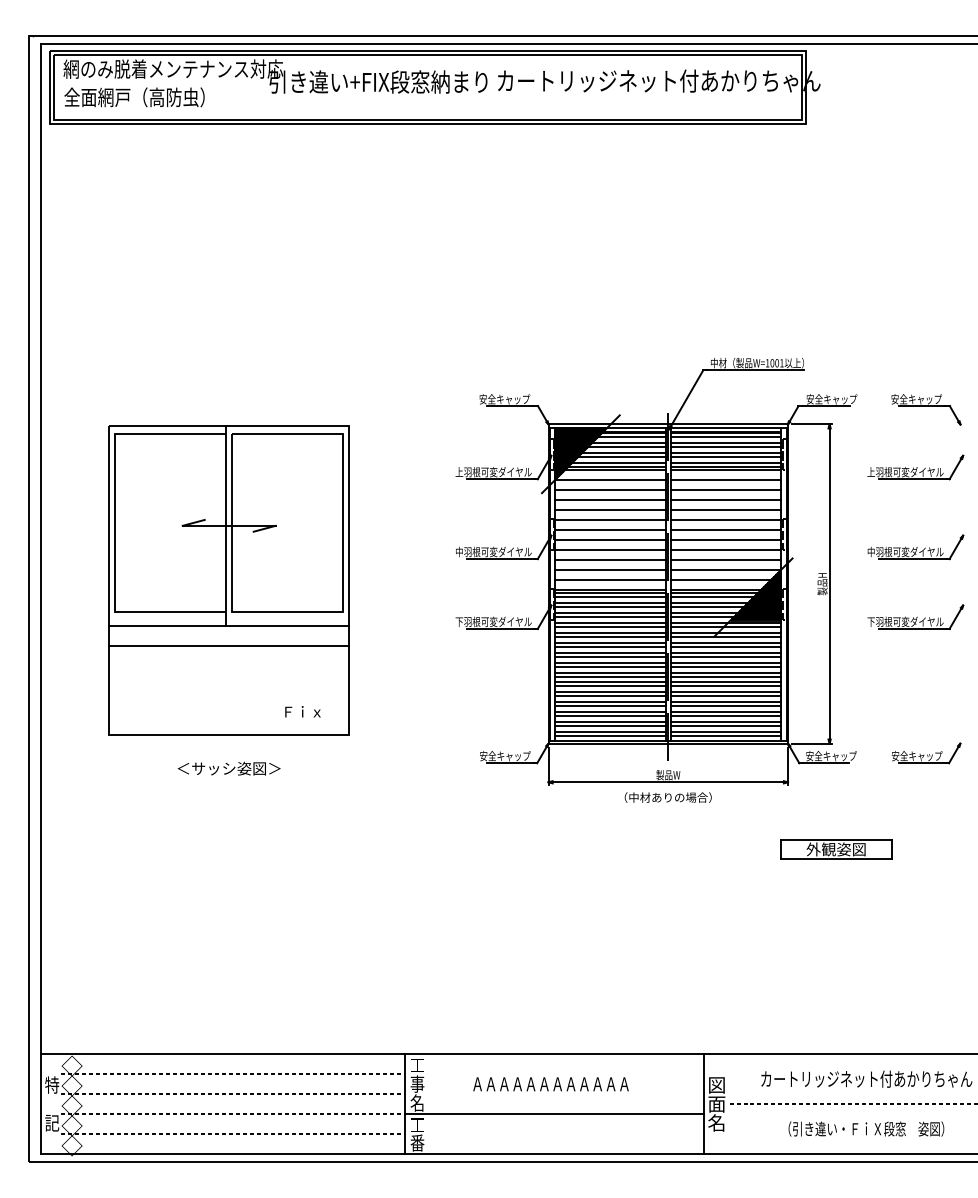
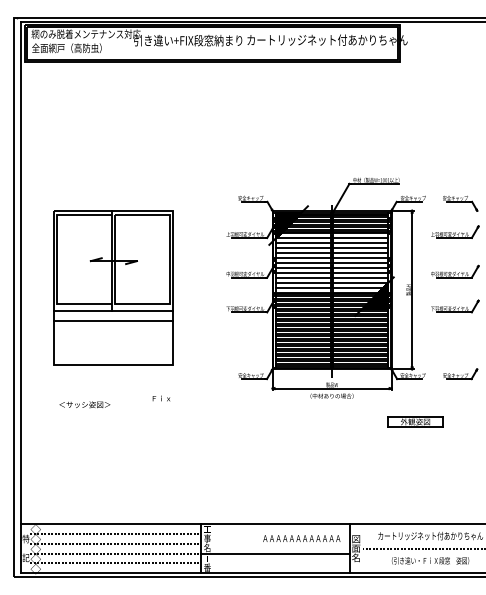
text: (302, 711) -> (161, 398), moved
text: (228, 768) -> (84, 404), moved
text: (550, 1084) -> (301, 538), moved

